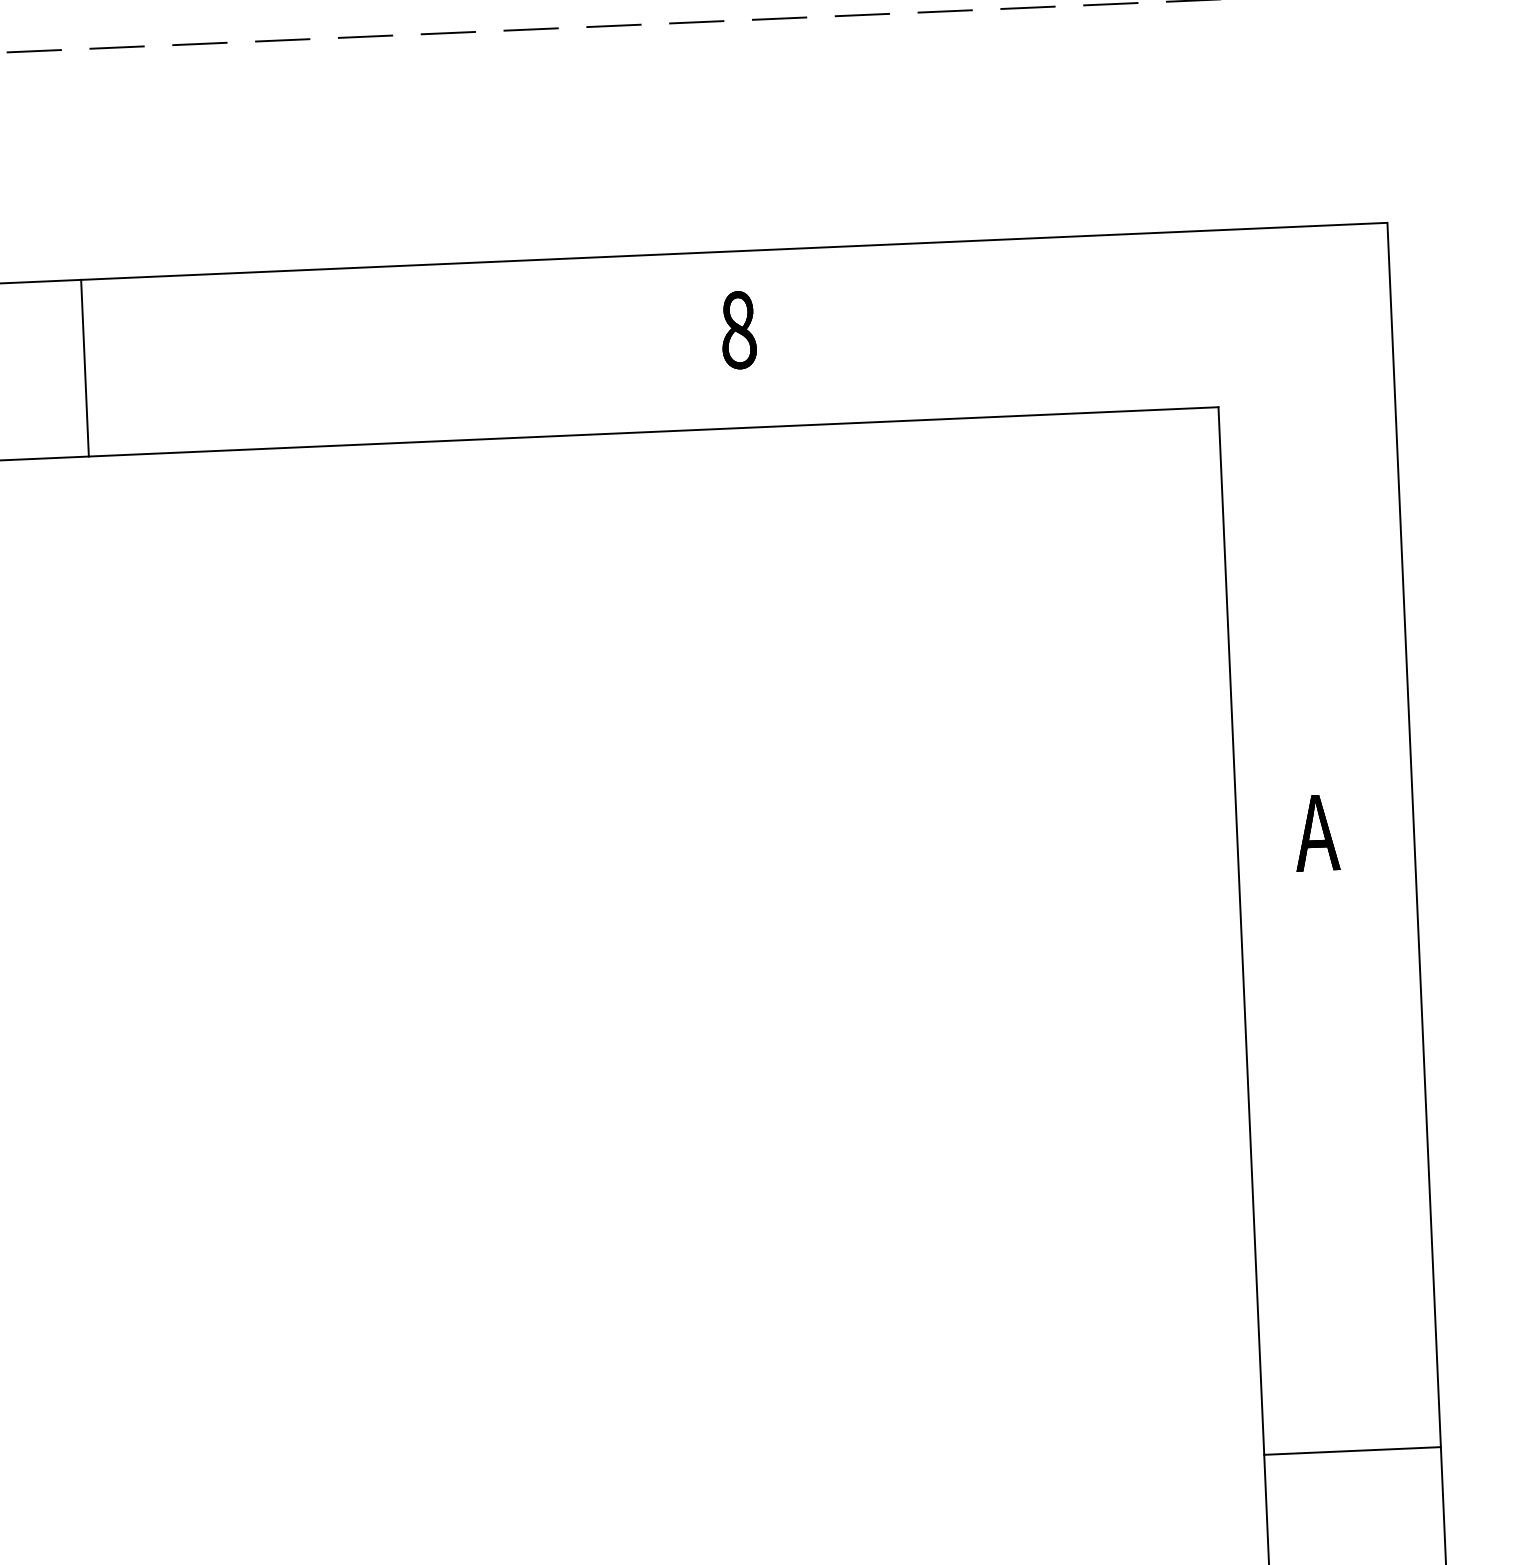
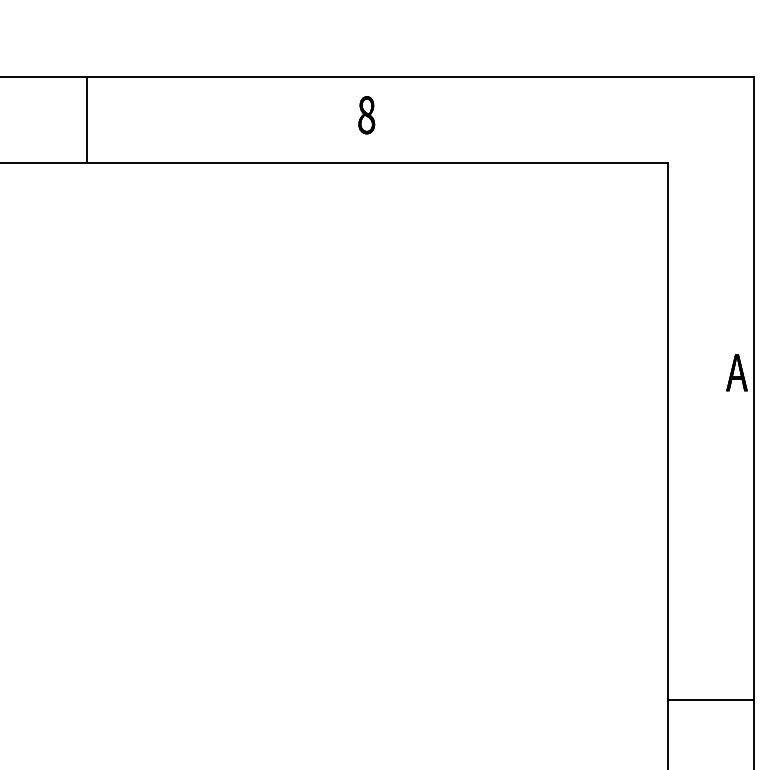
text: (738, 330) -> (366, 115), moved
line: (85, 367) -> (87, 119), moved
text: (1315, 832) -> (736, 372), moved
line: (1353, 1450) -> (711, 699), moved

